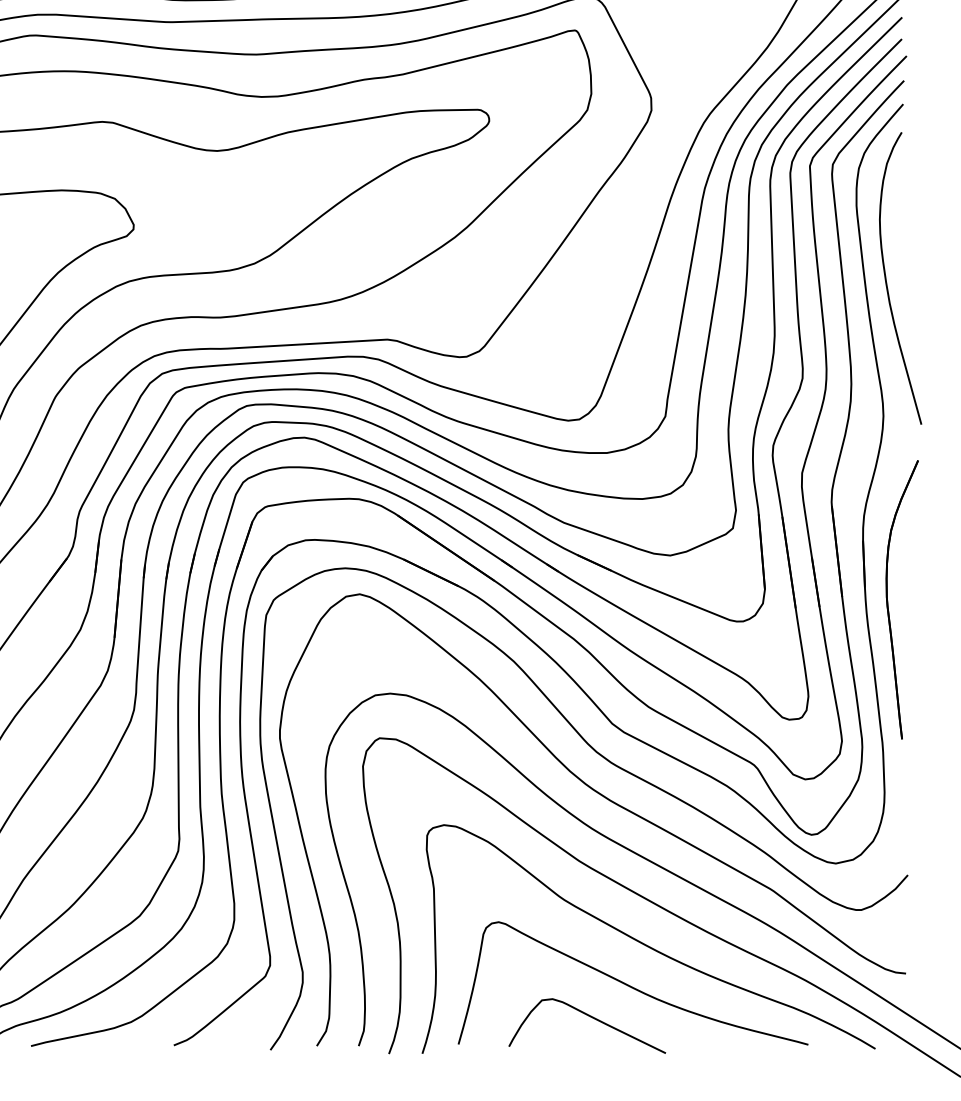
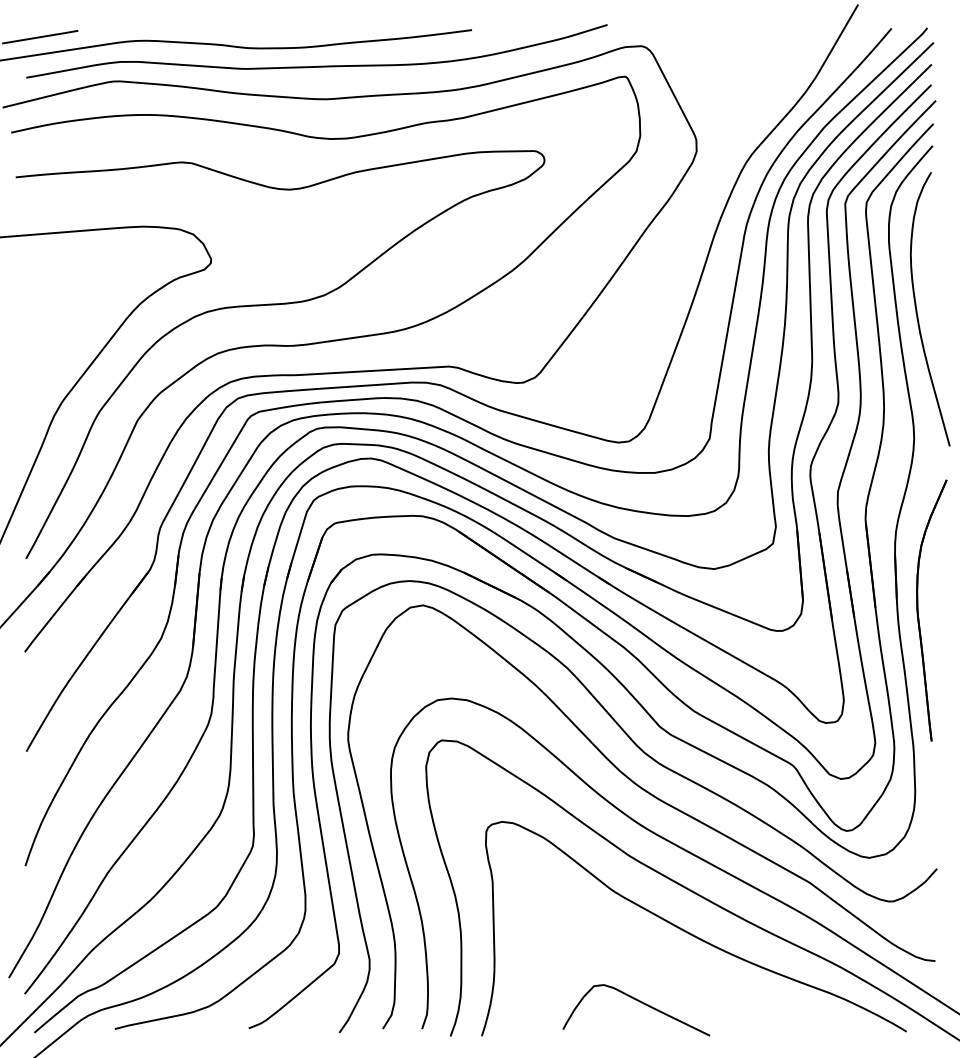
curve: (631, 985) -> (677, 972), removed

